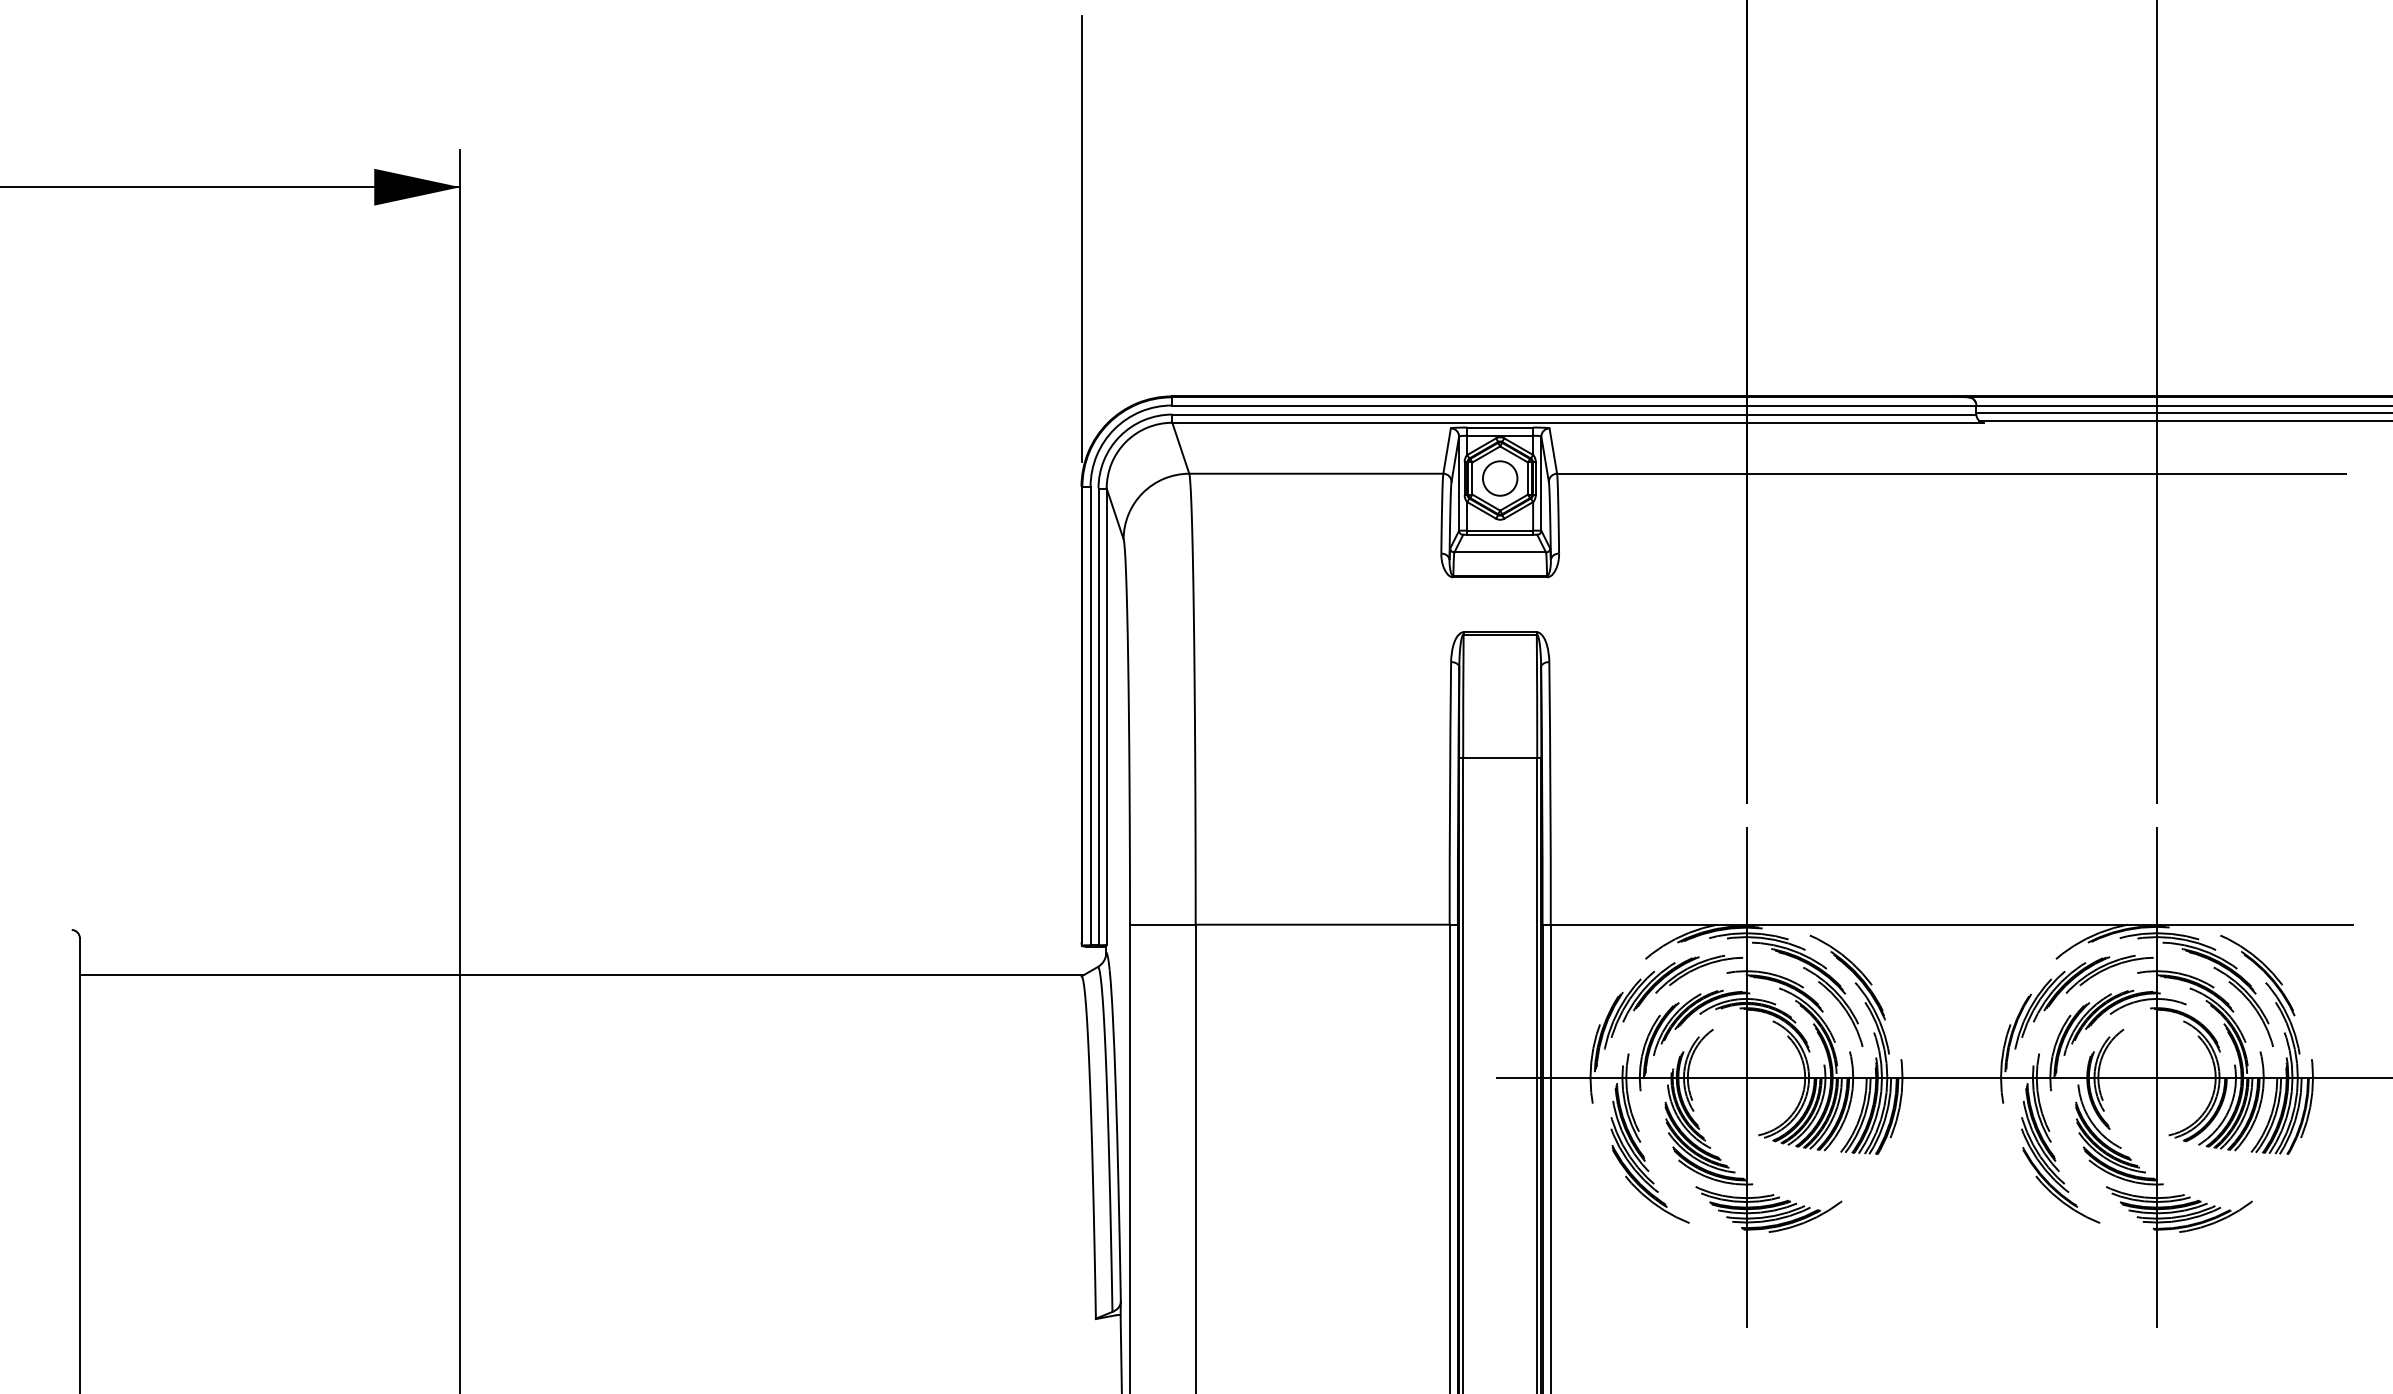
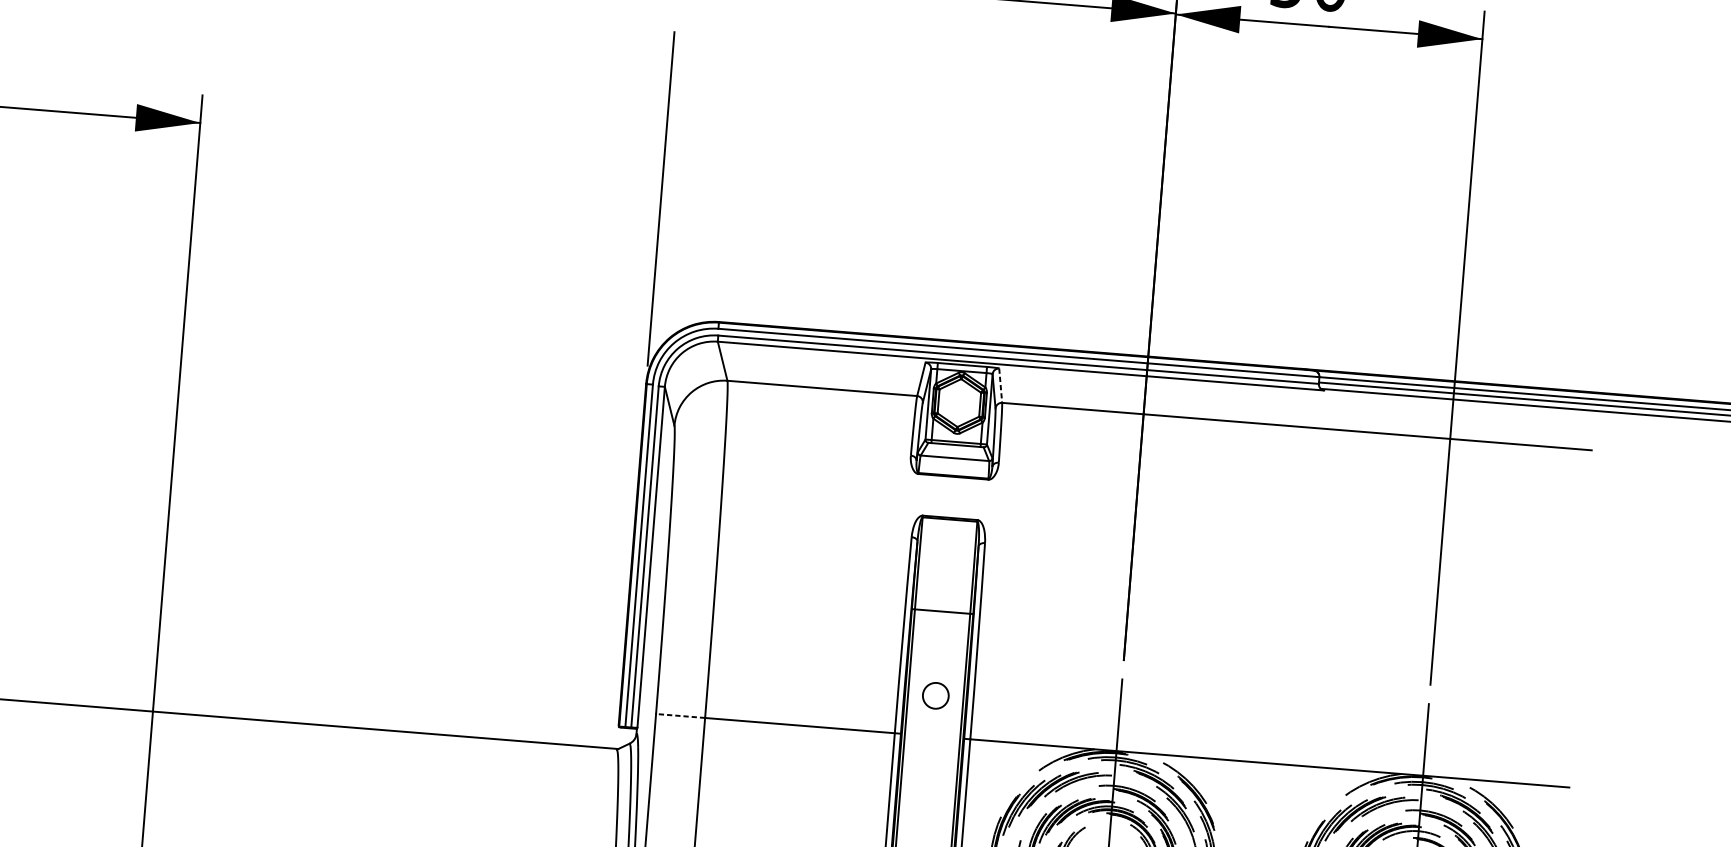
line: (1553, 451) -> (1000, 386), solid -> dashed
circle: (1500, 478) -> (936, 695), moved
line: (1162, 924) -> (680, 715), solid -> dashed

